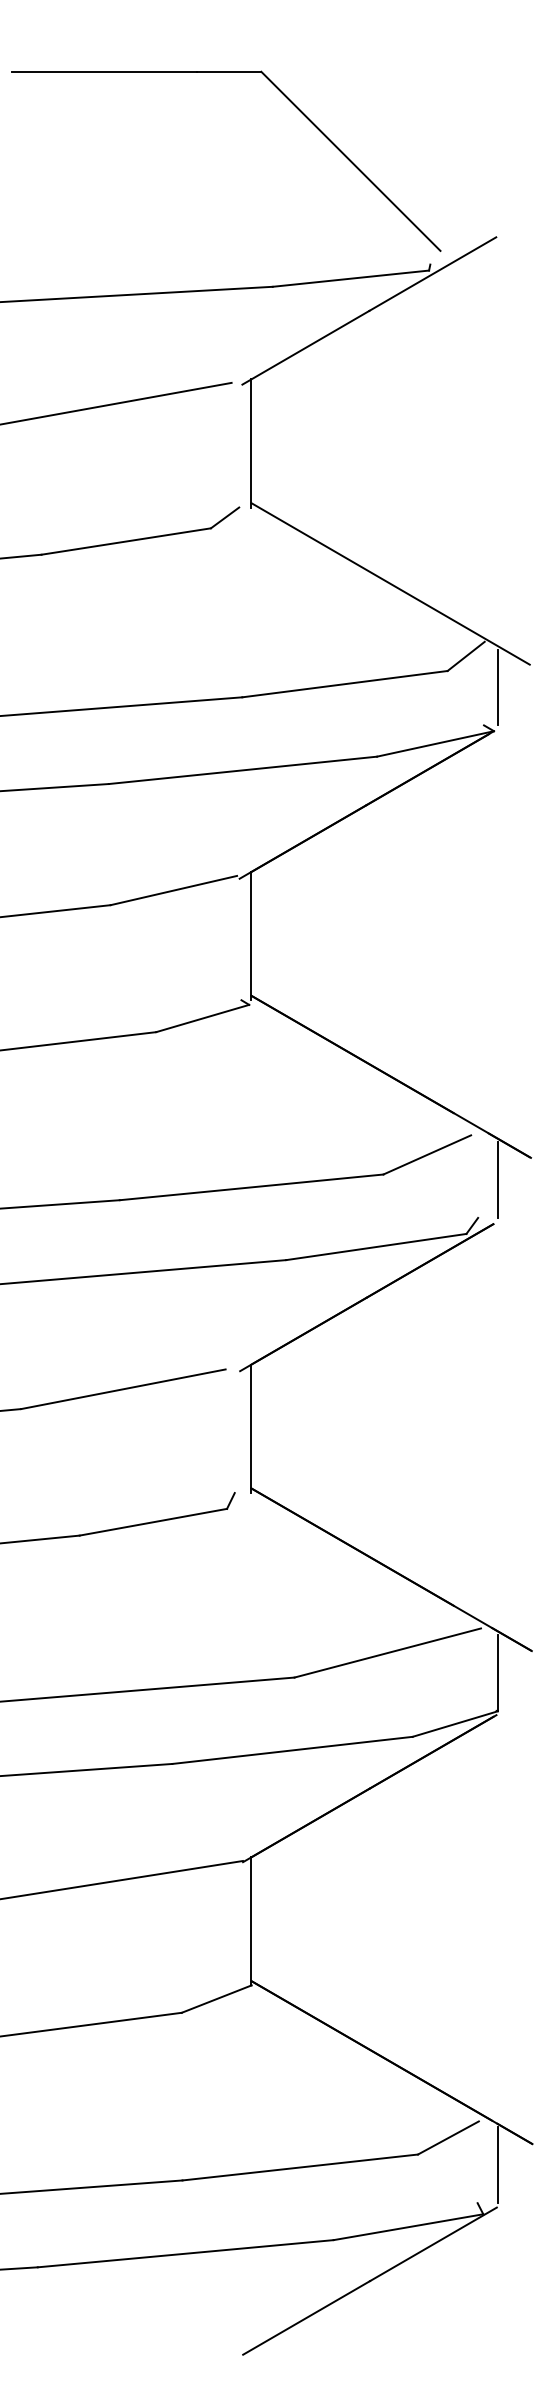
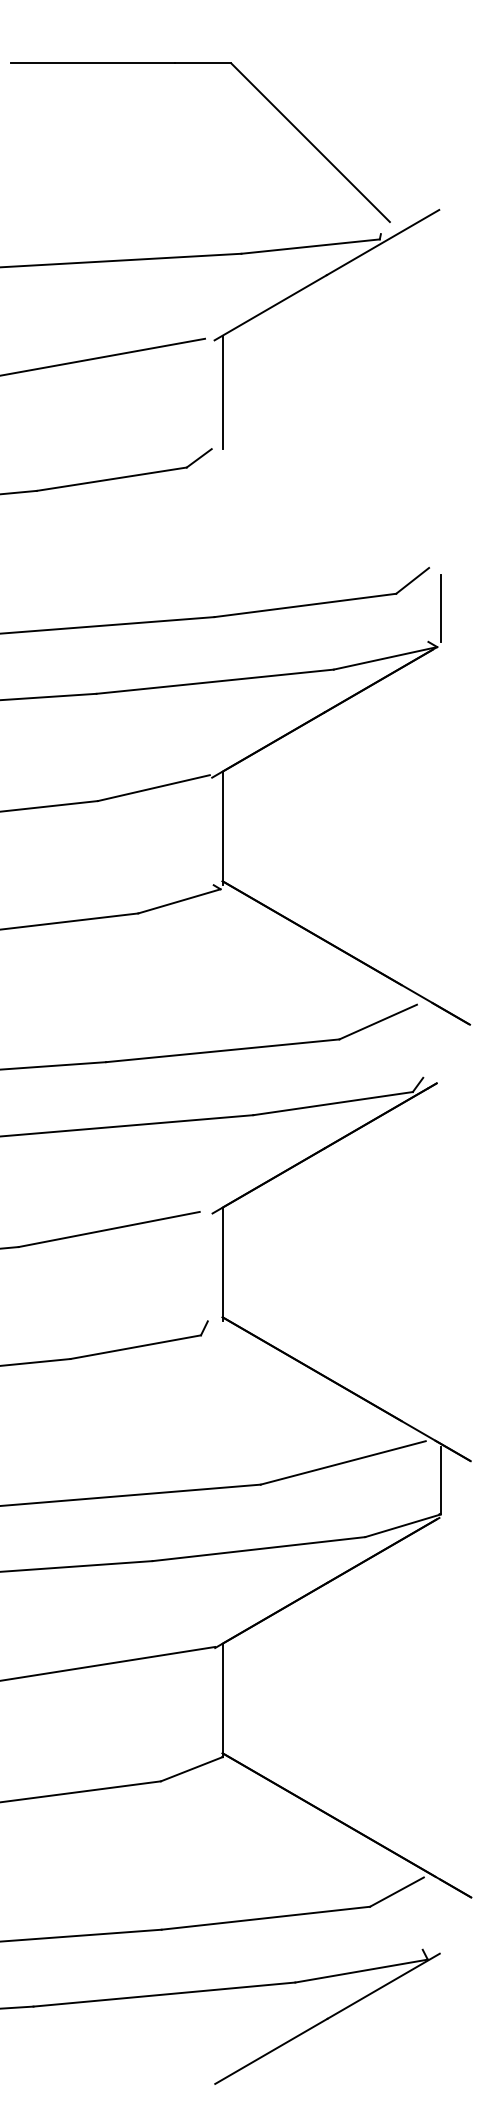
line: (390, 583) -> (345, 516), removed
line: (497, 1180) -> (440, 1044), removed
line: (497, 2164) -> (440, 1915), removed

